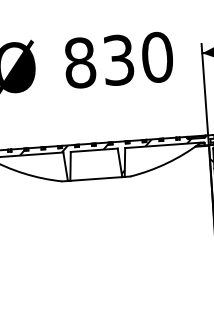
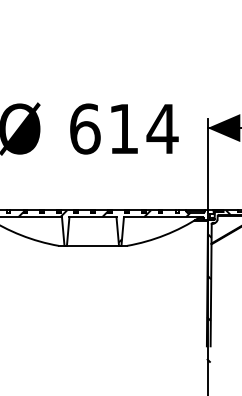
text: (119, 59) -> (124, 128), 830 -> 614

